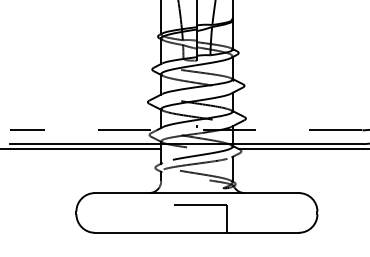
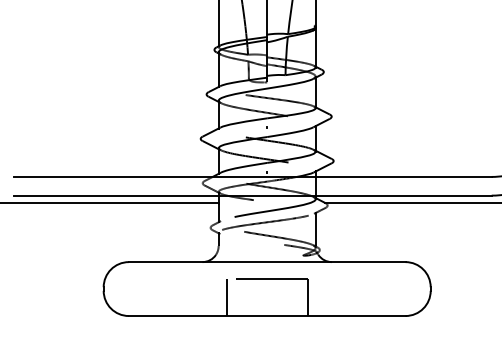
line: (185, 130) -> (251, 177), dashed -> solid
line: (167, 218) -> (227, 296), added

